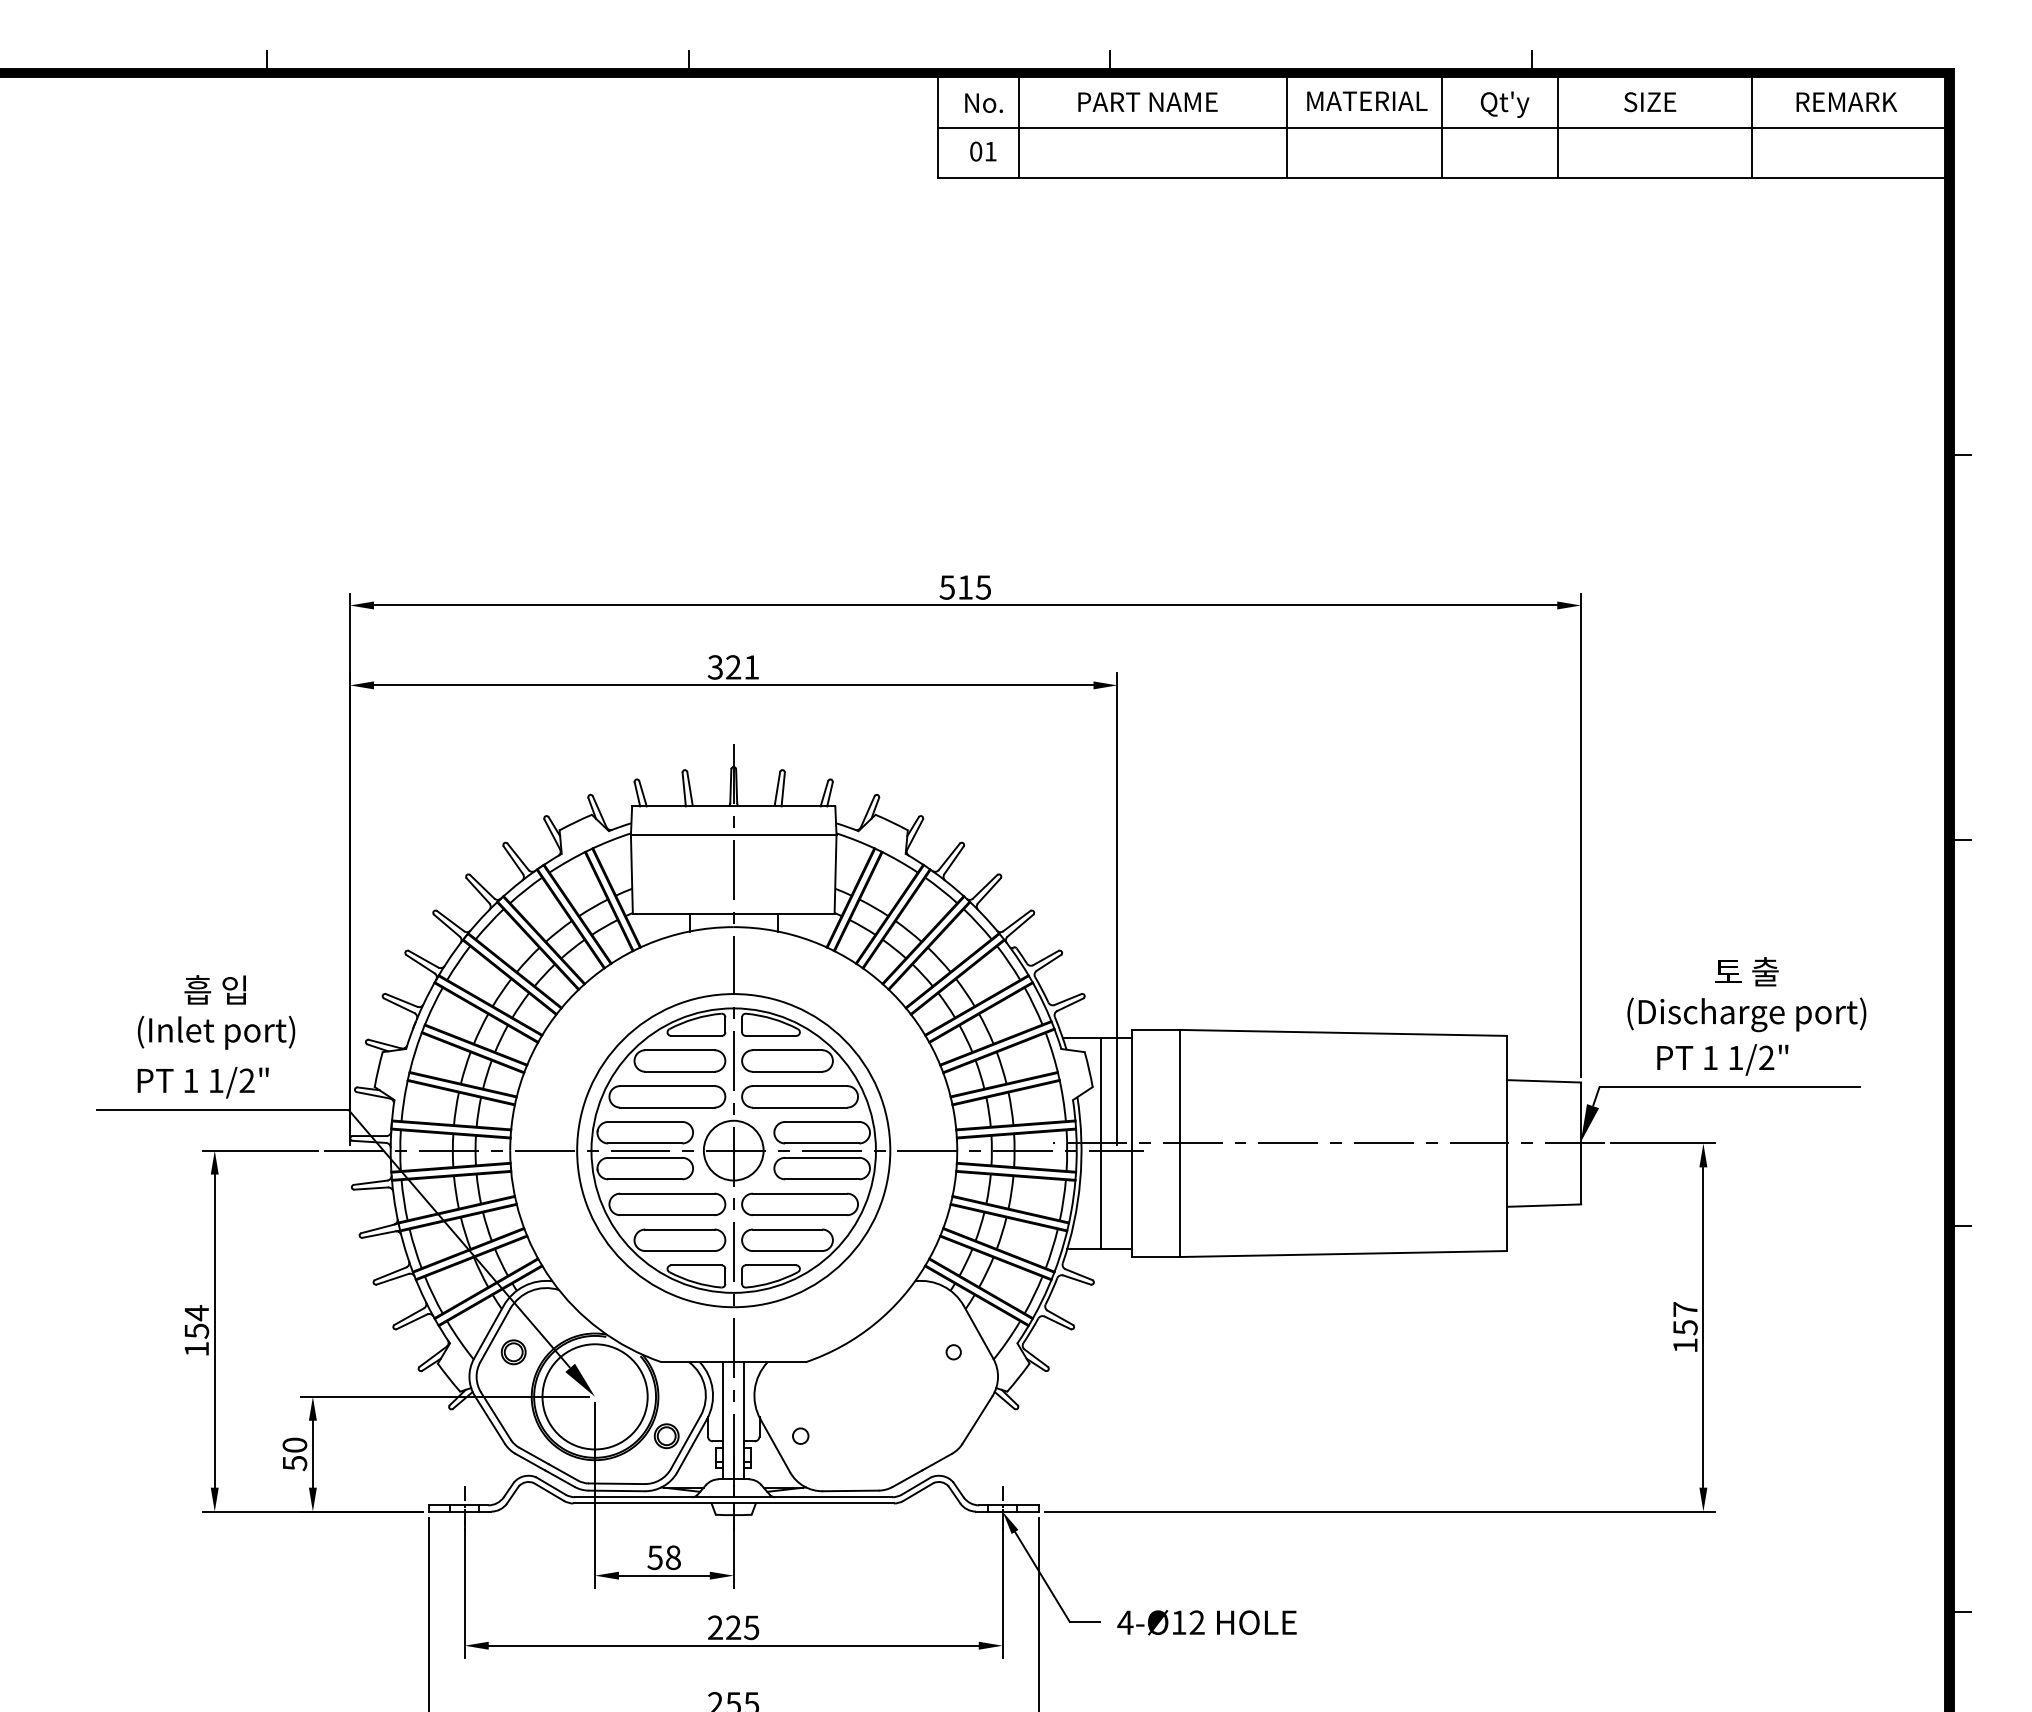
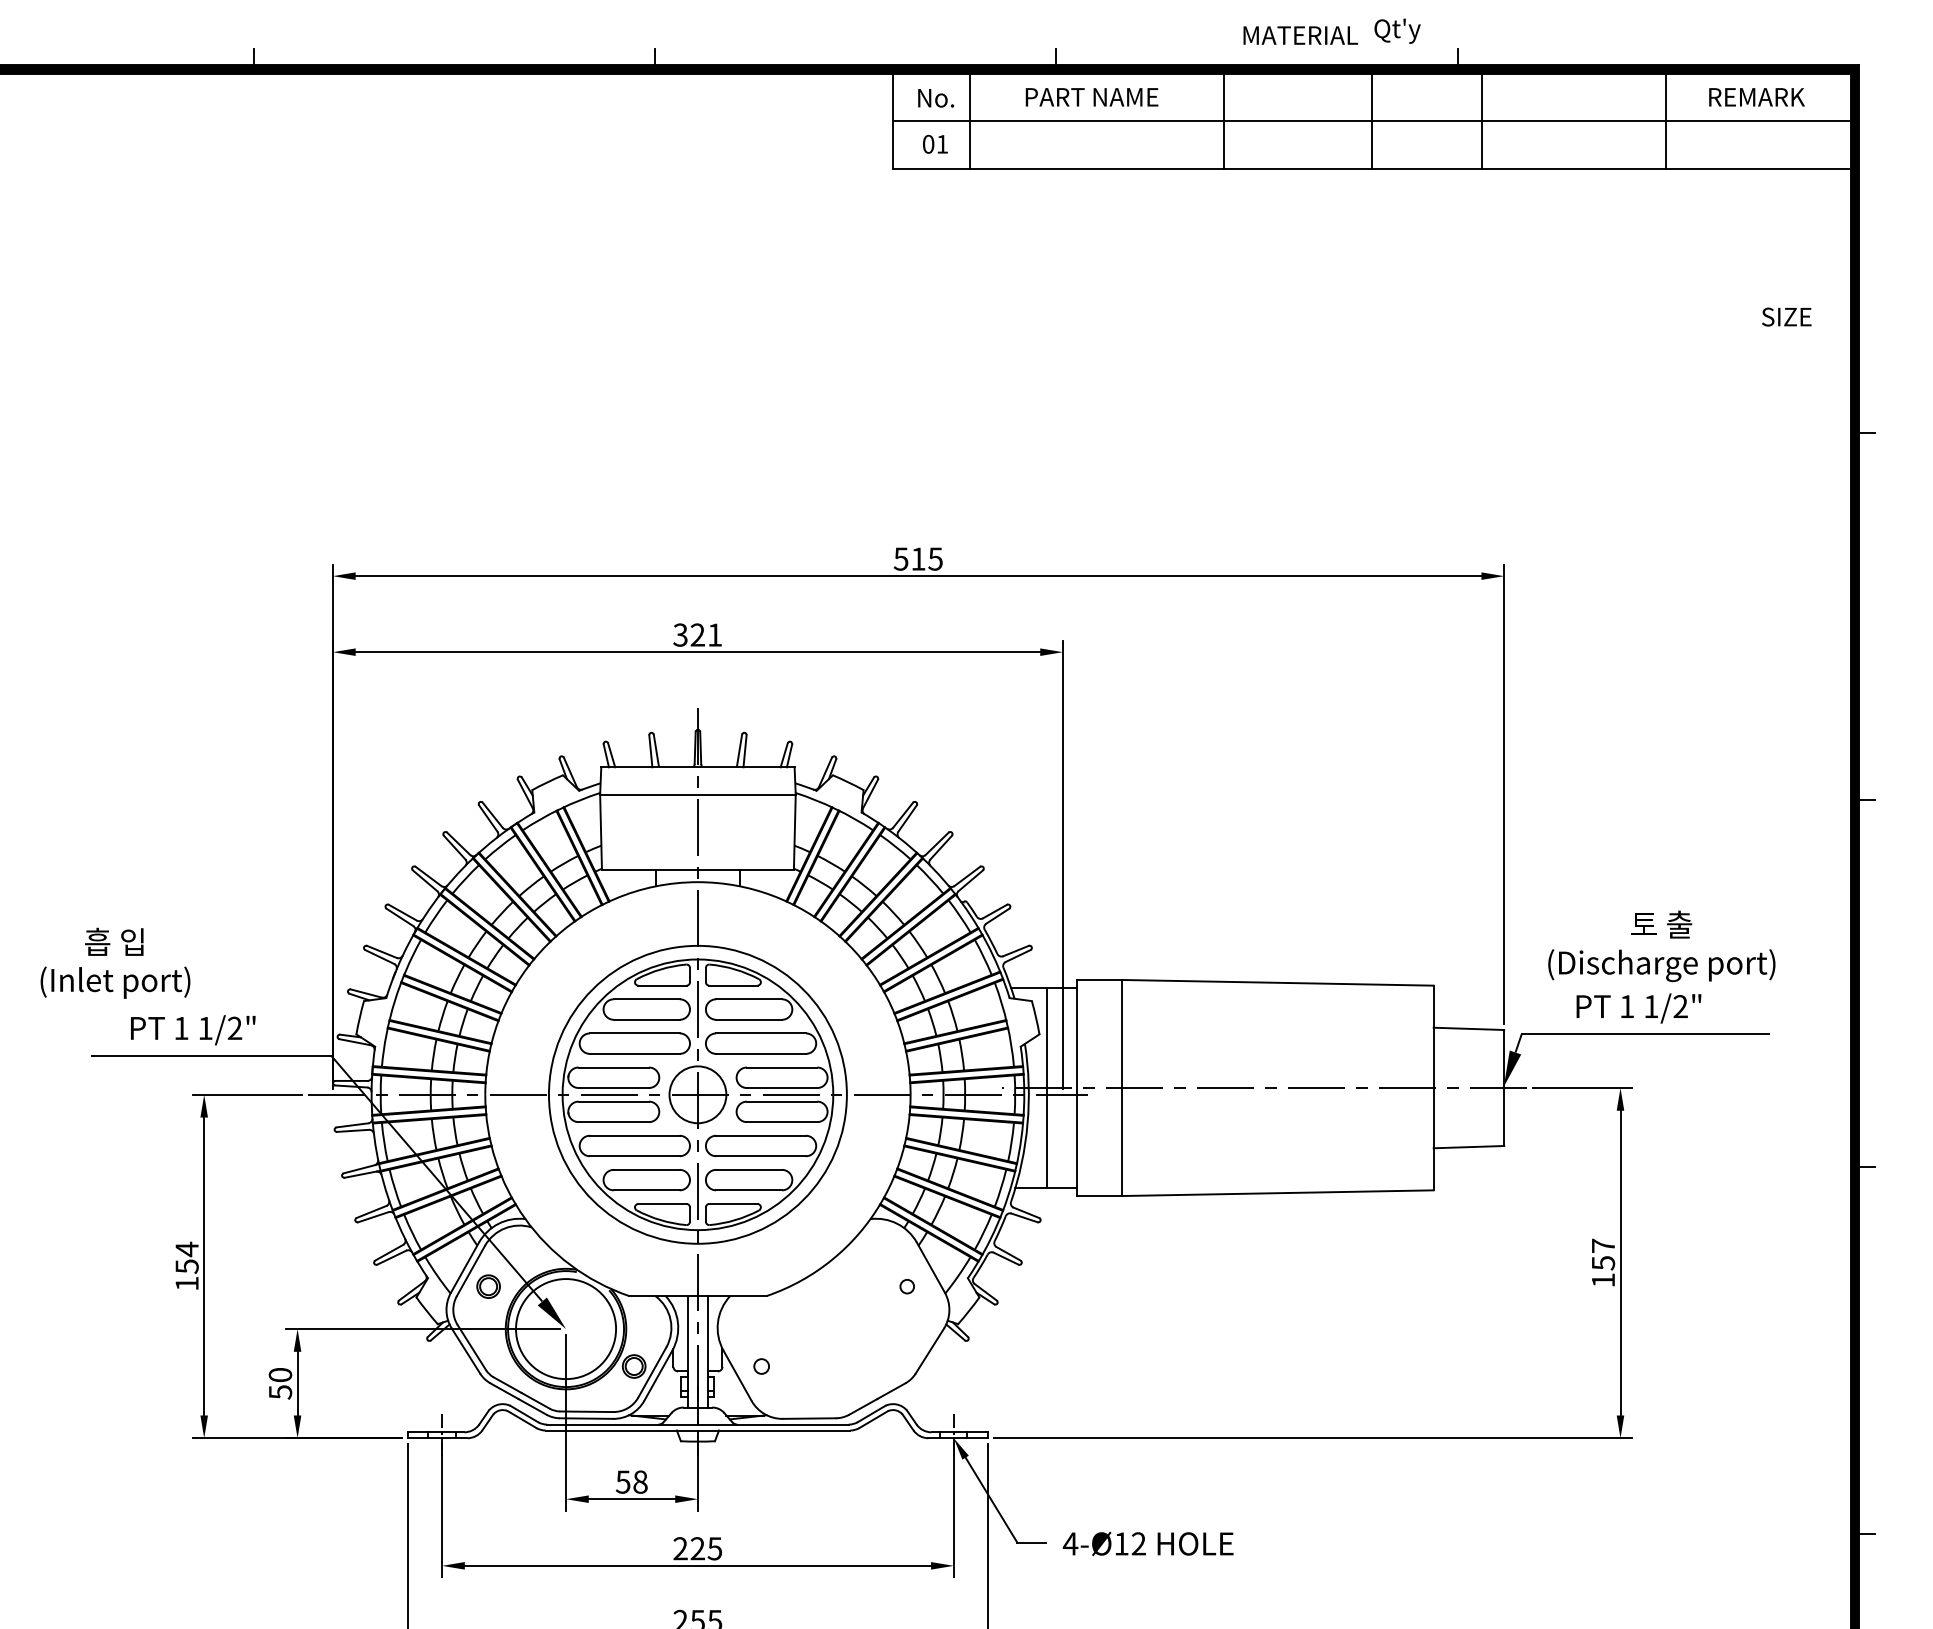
text: (1367, 100) -> (1300, 34), moved
text: (1650, 102) -> (1787, 317), moved
text: (1504, 104) -> (1397, 31), moved
text: (216, 1012) -> (115, 963), moved

